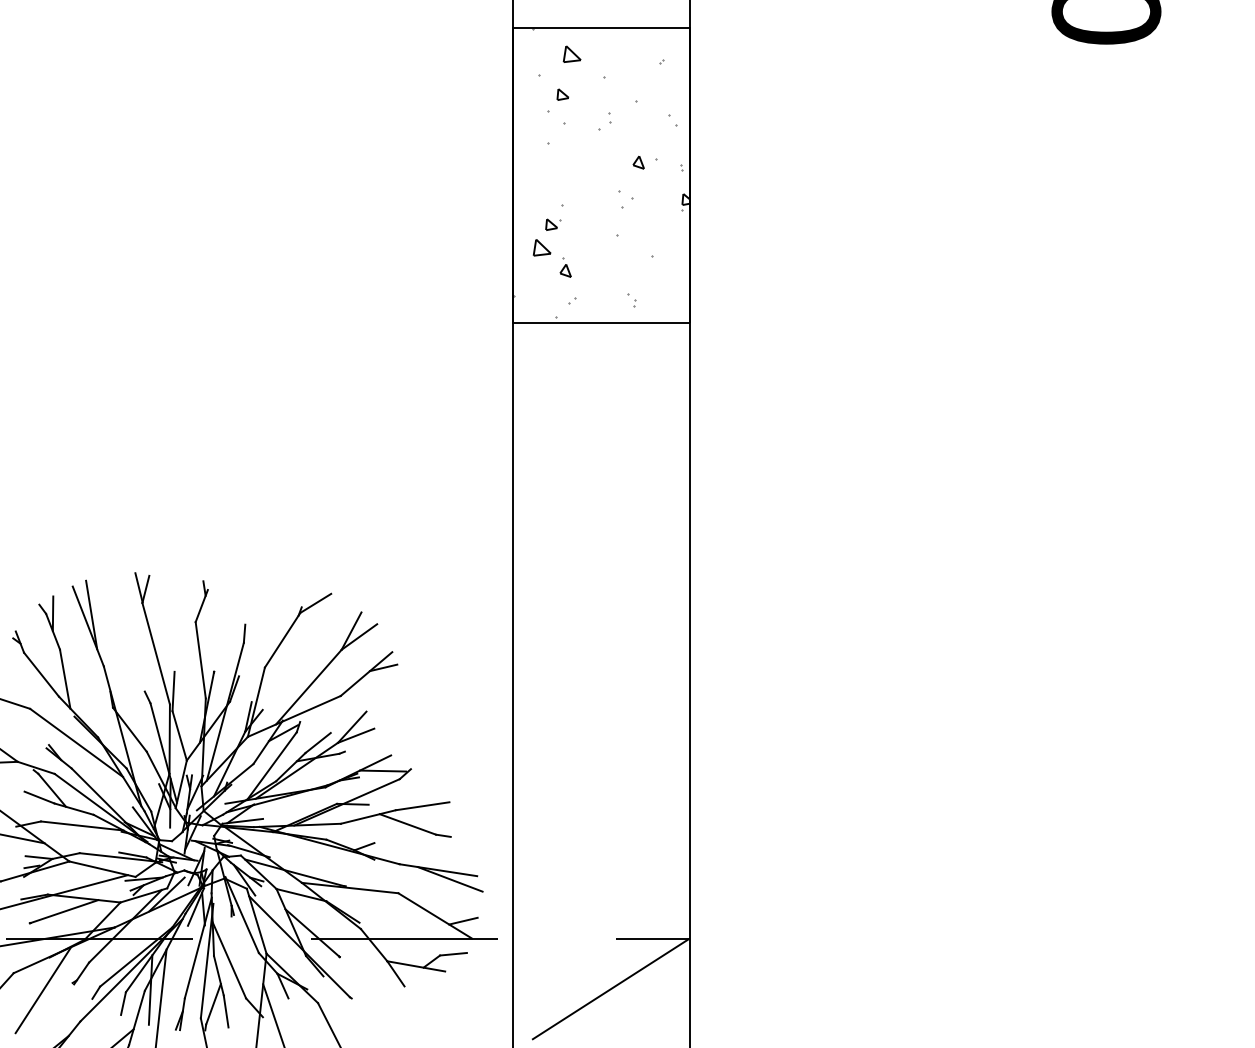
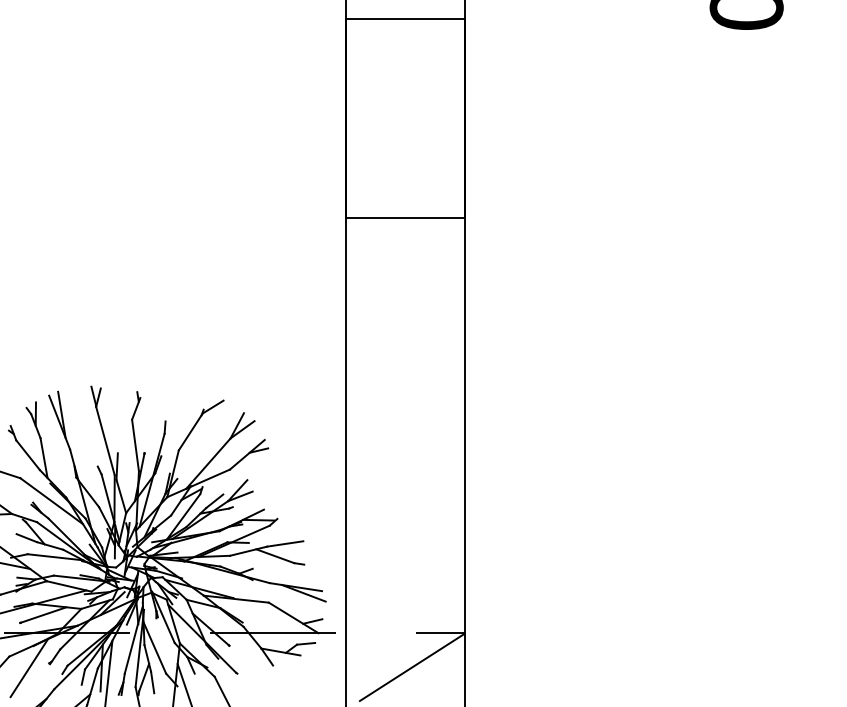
hatch: (602, 172) -> (406, 116), removed

